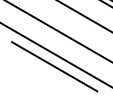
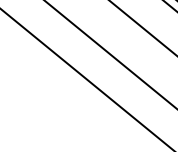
line: (54, 66) -> (78, 94), removed

